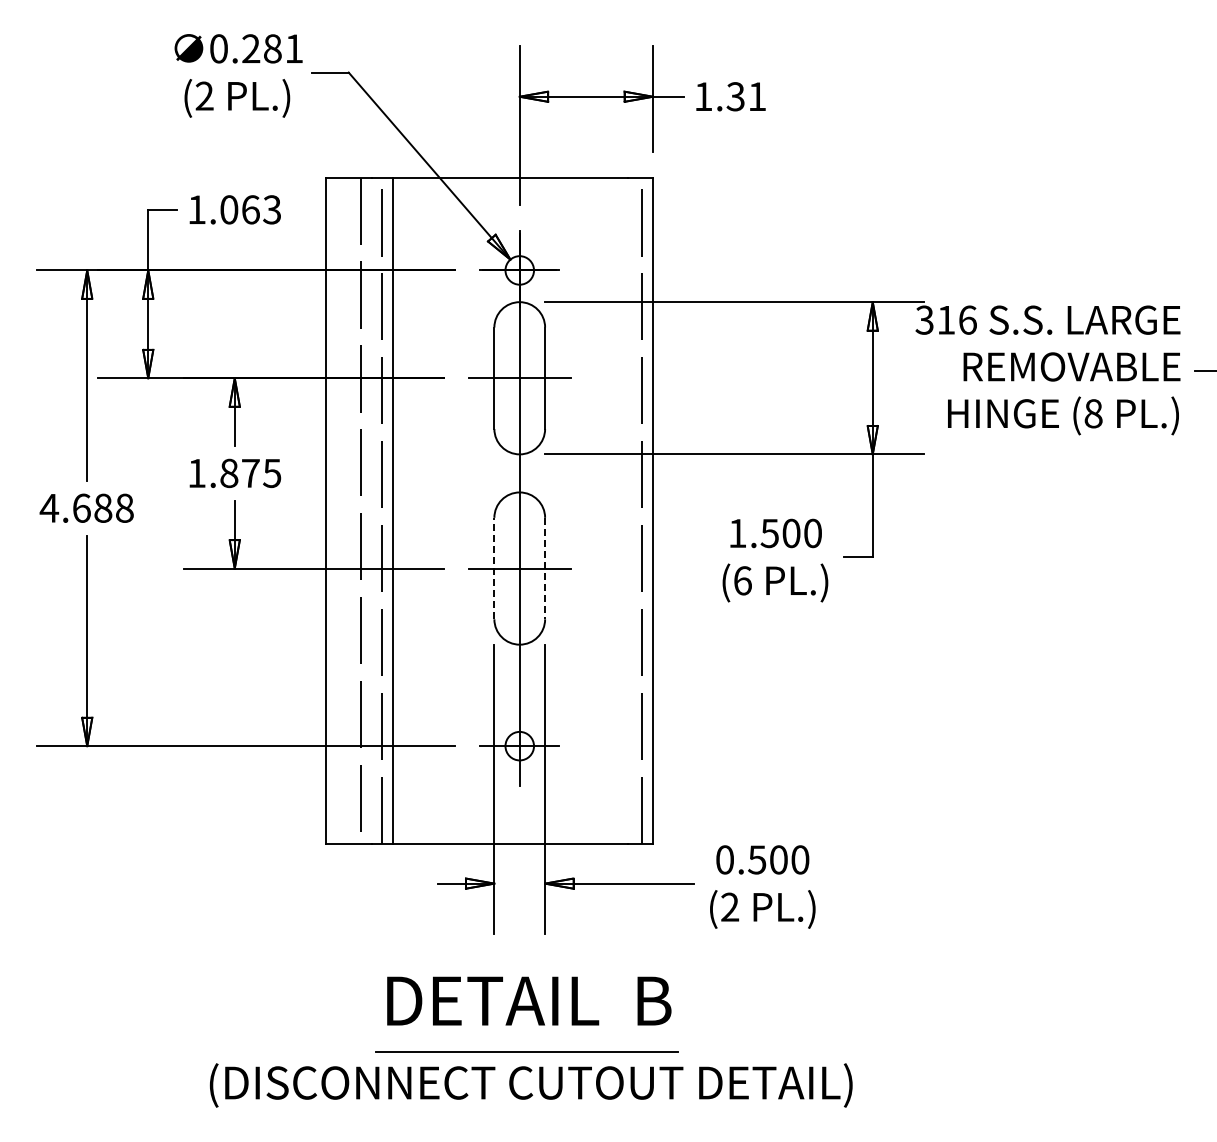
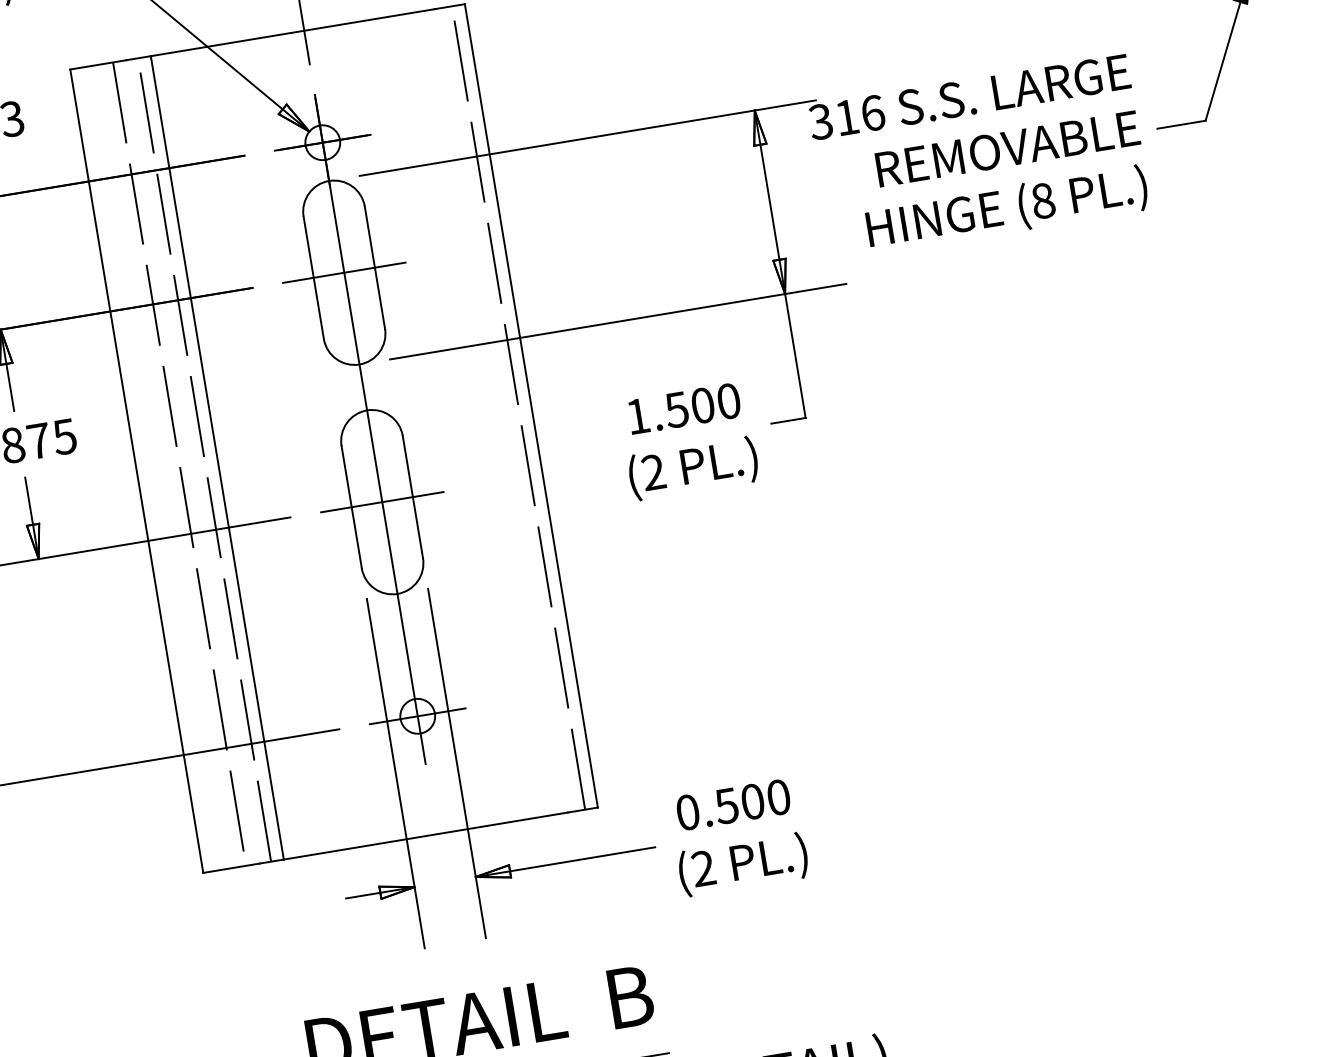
line: (494, 568) -> (351, 507), dashed -> solid
line: (545, 568) -> (413, 496), dashed -> solid
text: (742, 580) -> (653, 472), (6 -> (2

